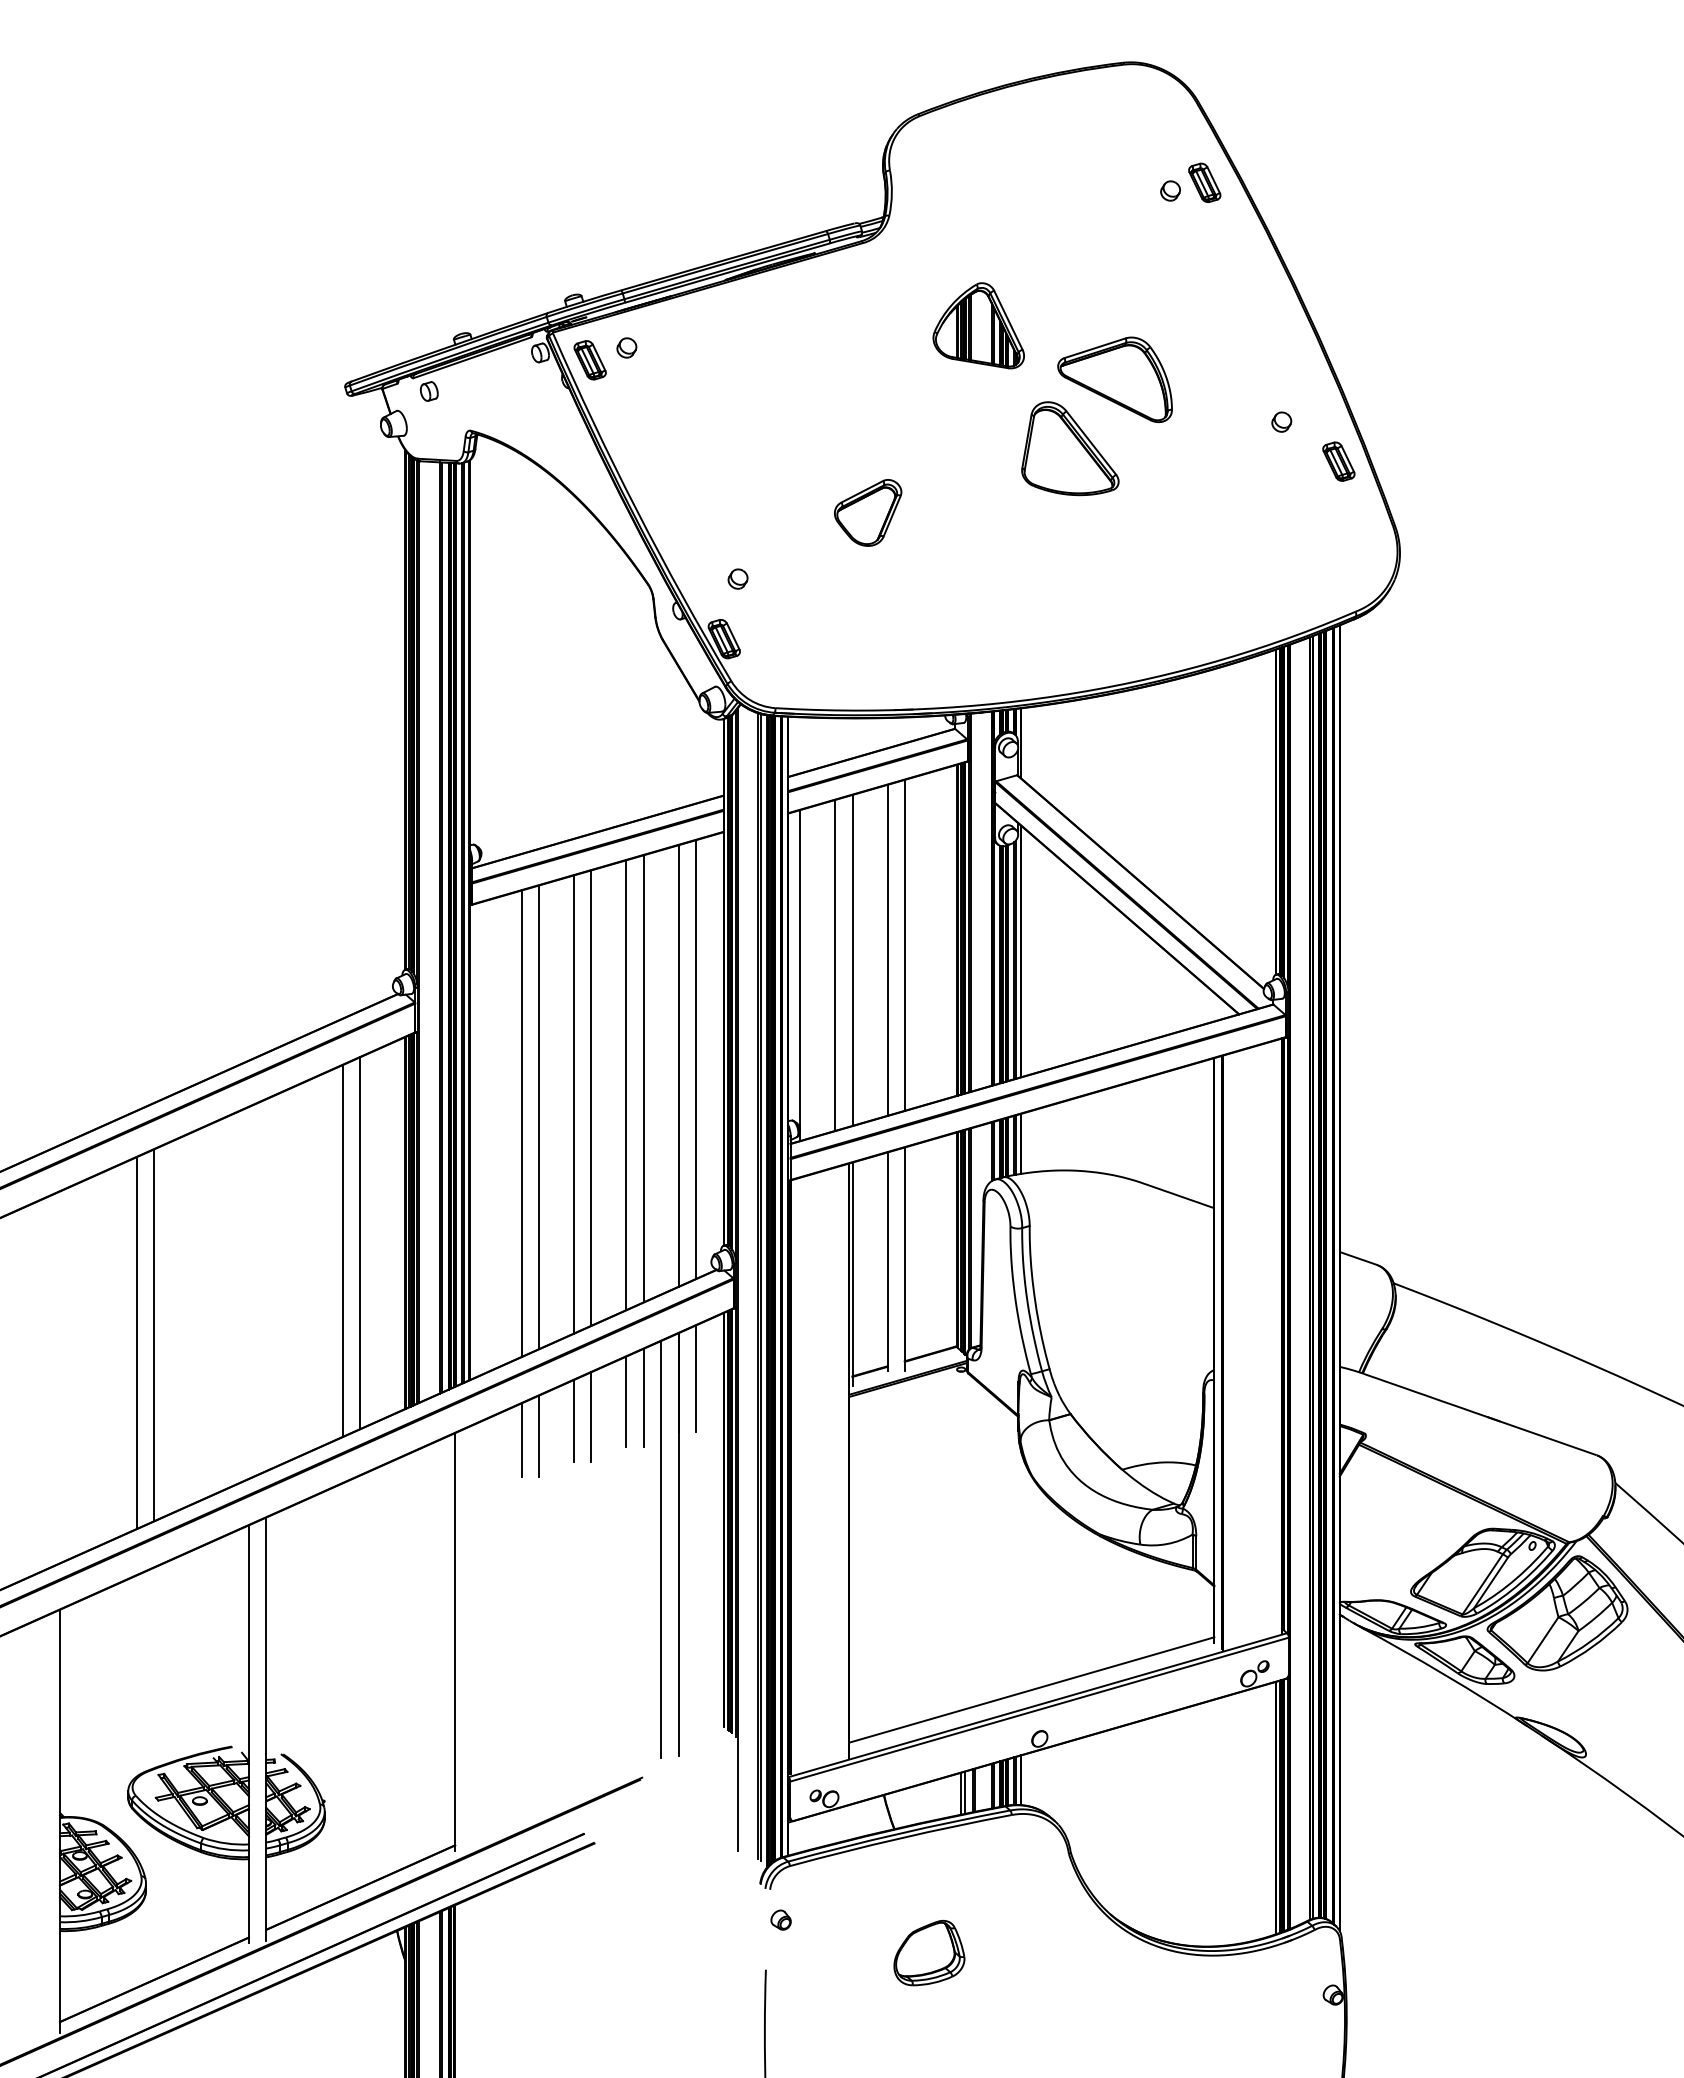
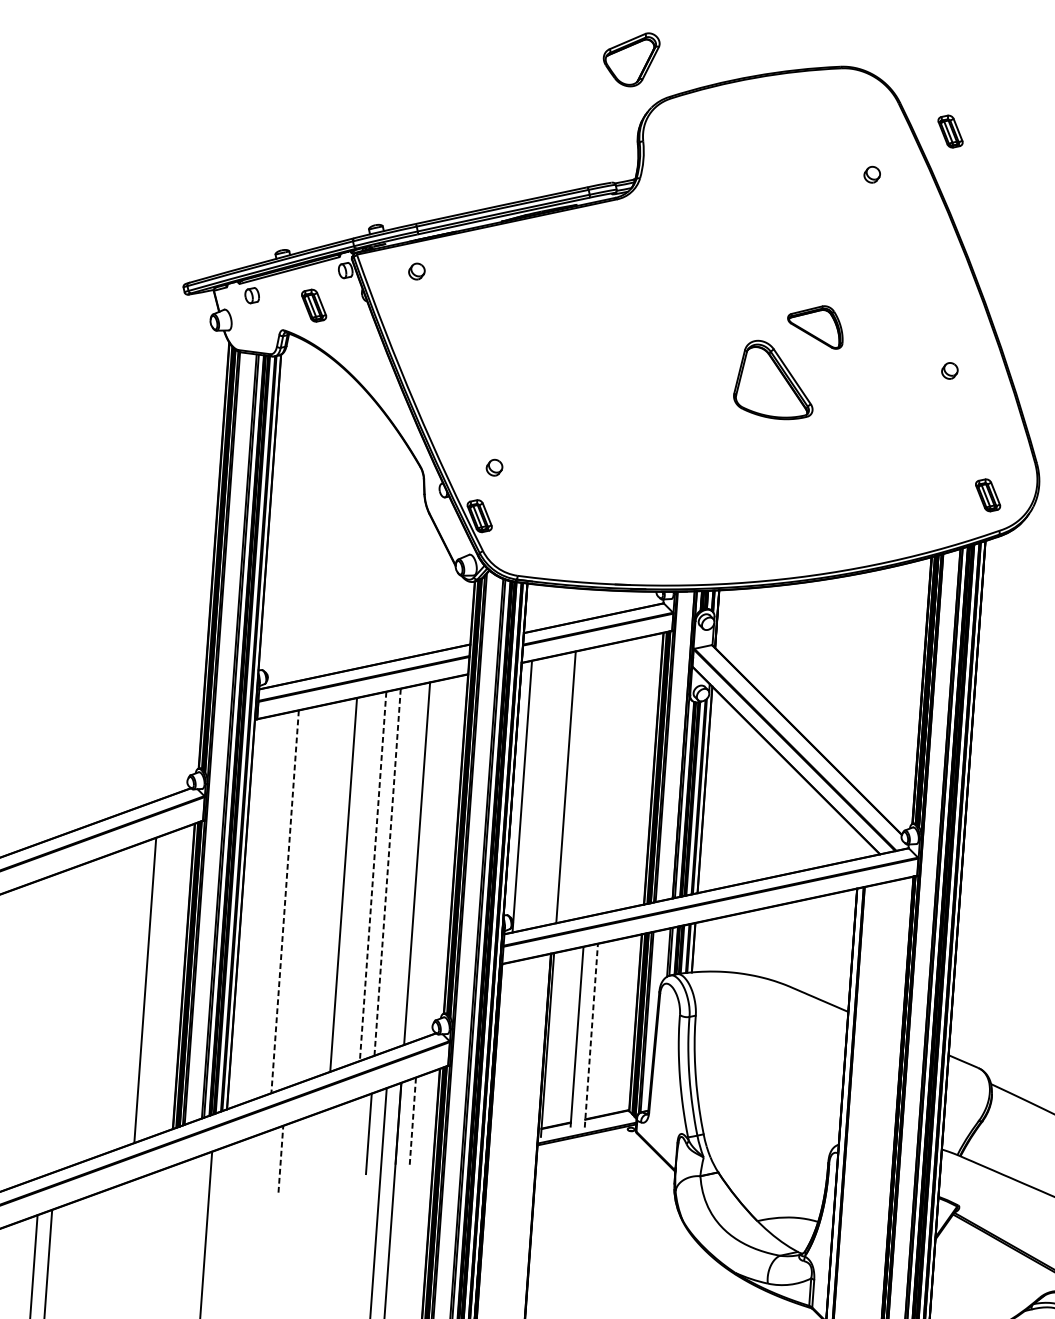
part: (1204, 182) -> (950, 131), moved
part: (978, 325) -> (706, 273), removed
part: (589, 360) -> (313, 305), moved
part: (1114, 379) -> (815, 326), size x0.6
part: (1338, 461) -> (987, 495), moved
part: (868, 512) -> (631, 58), moved
line: (904, 944) -> (609, 777), removed
line: (887, 949) -> (595, 780), removed
line: (835, 964) -> (551, 789), removed
line: (695, 1059) -> (431, 859), removed
line: (643, 1078) -> (387, 871), solid -> dashed
line: (626, 1085) -> (373, 876), solid -> dashed
line: (574, 1104) -> (329, 889), removed
line: (539, 1117) -> (299, 897), removed
line: (521, 1124) -> (284, 902), solid -> dashed
line: (342, 1250) -> (130, 995), removed
line: (904, 1259) -> (591, 1035), solid -> dashed
line: (695, 1378) -> (412, 1121), solid -> dashed
line: (626, 1401) -> (354, 1135), removed
line: (591, 1416) -> (325, 1146), removed
line: (574, 1420) -> (310, 1148), removed
line: (539, 1436) -> (281, 1159), solid -> dashed
line: (521, 1439) -> (266, 1160), removed

